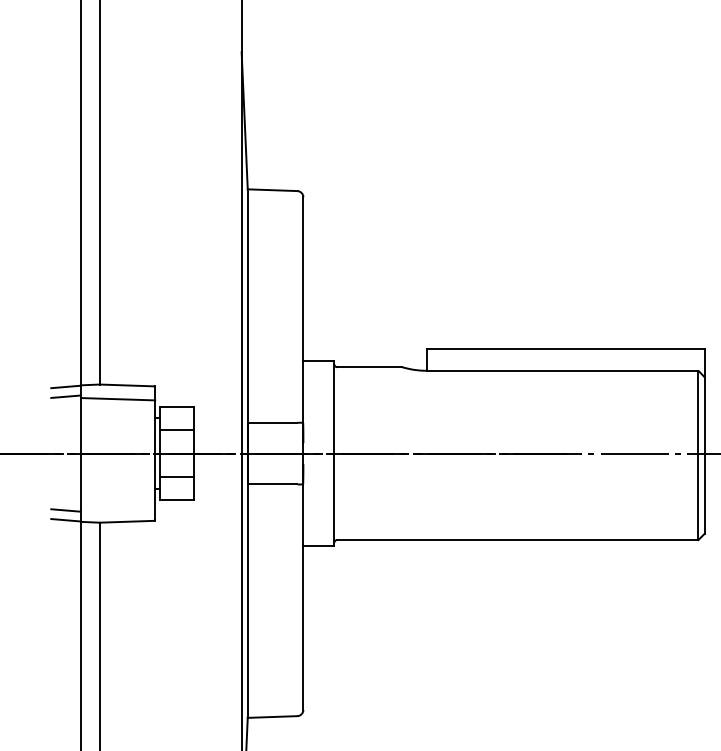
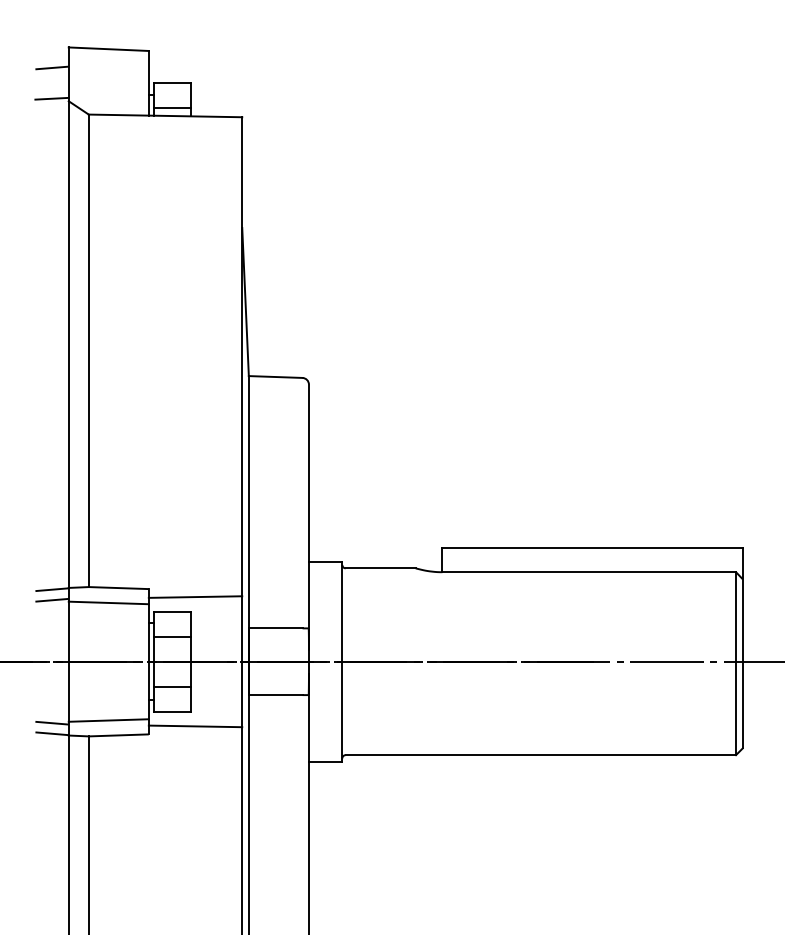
line: (198, 393) -> (195, 596), added
line: (117, 507) -> (108, 720), added
line: (198, 513) -> (195, 726), added

